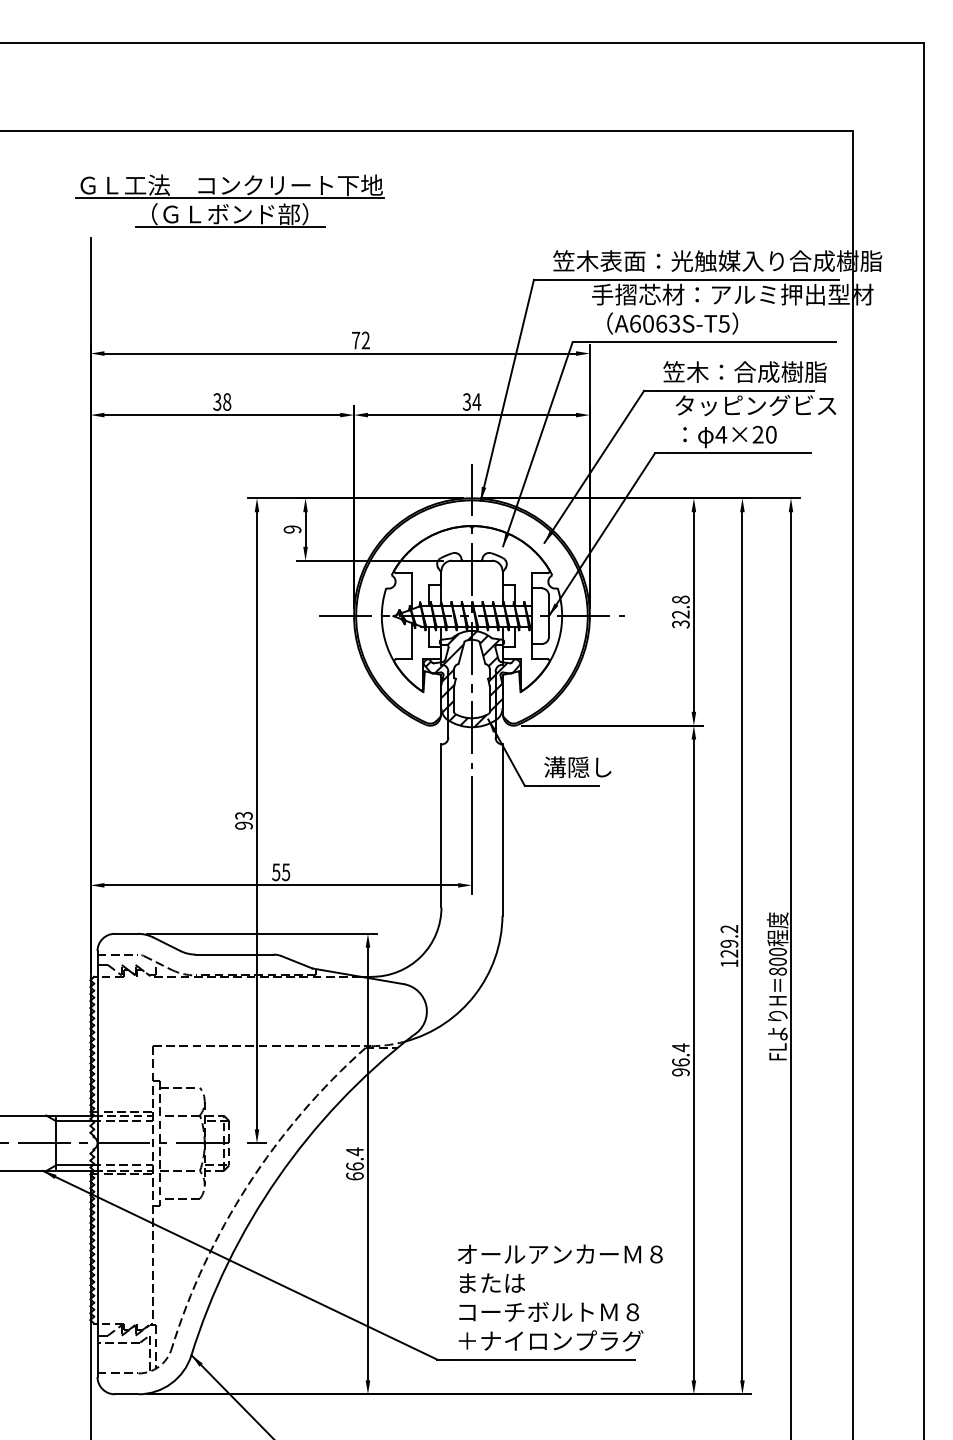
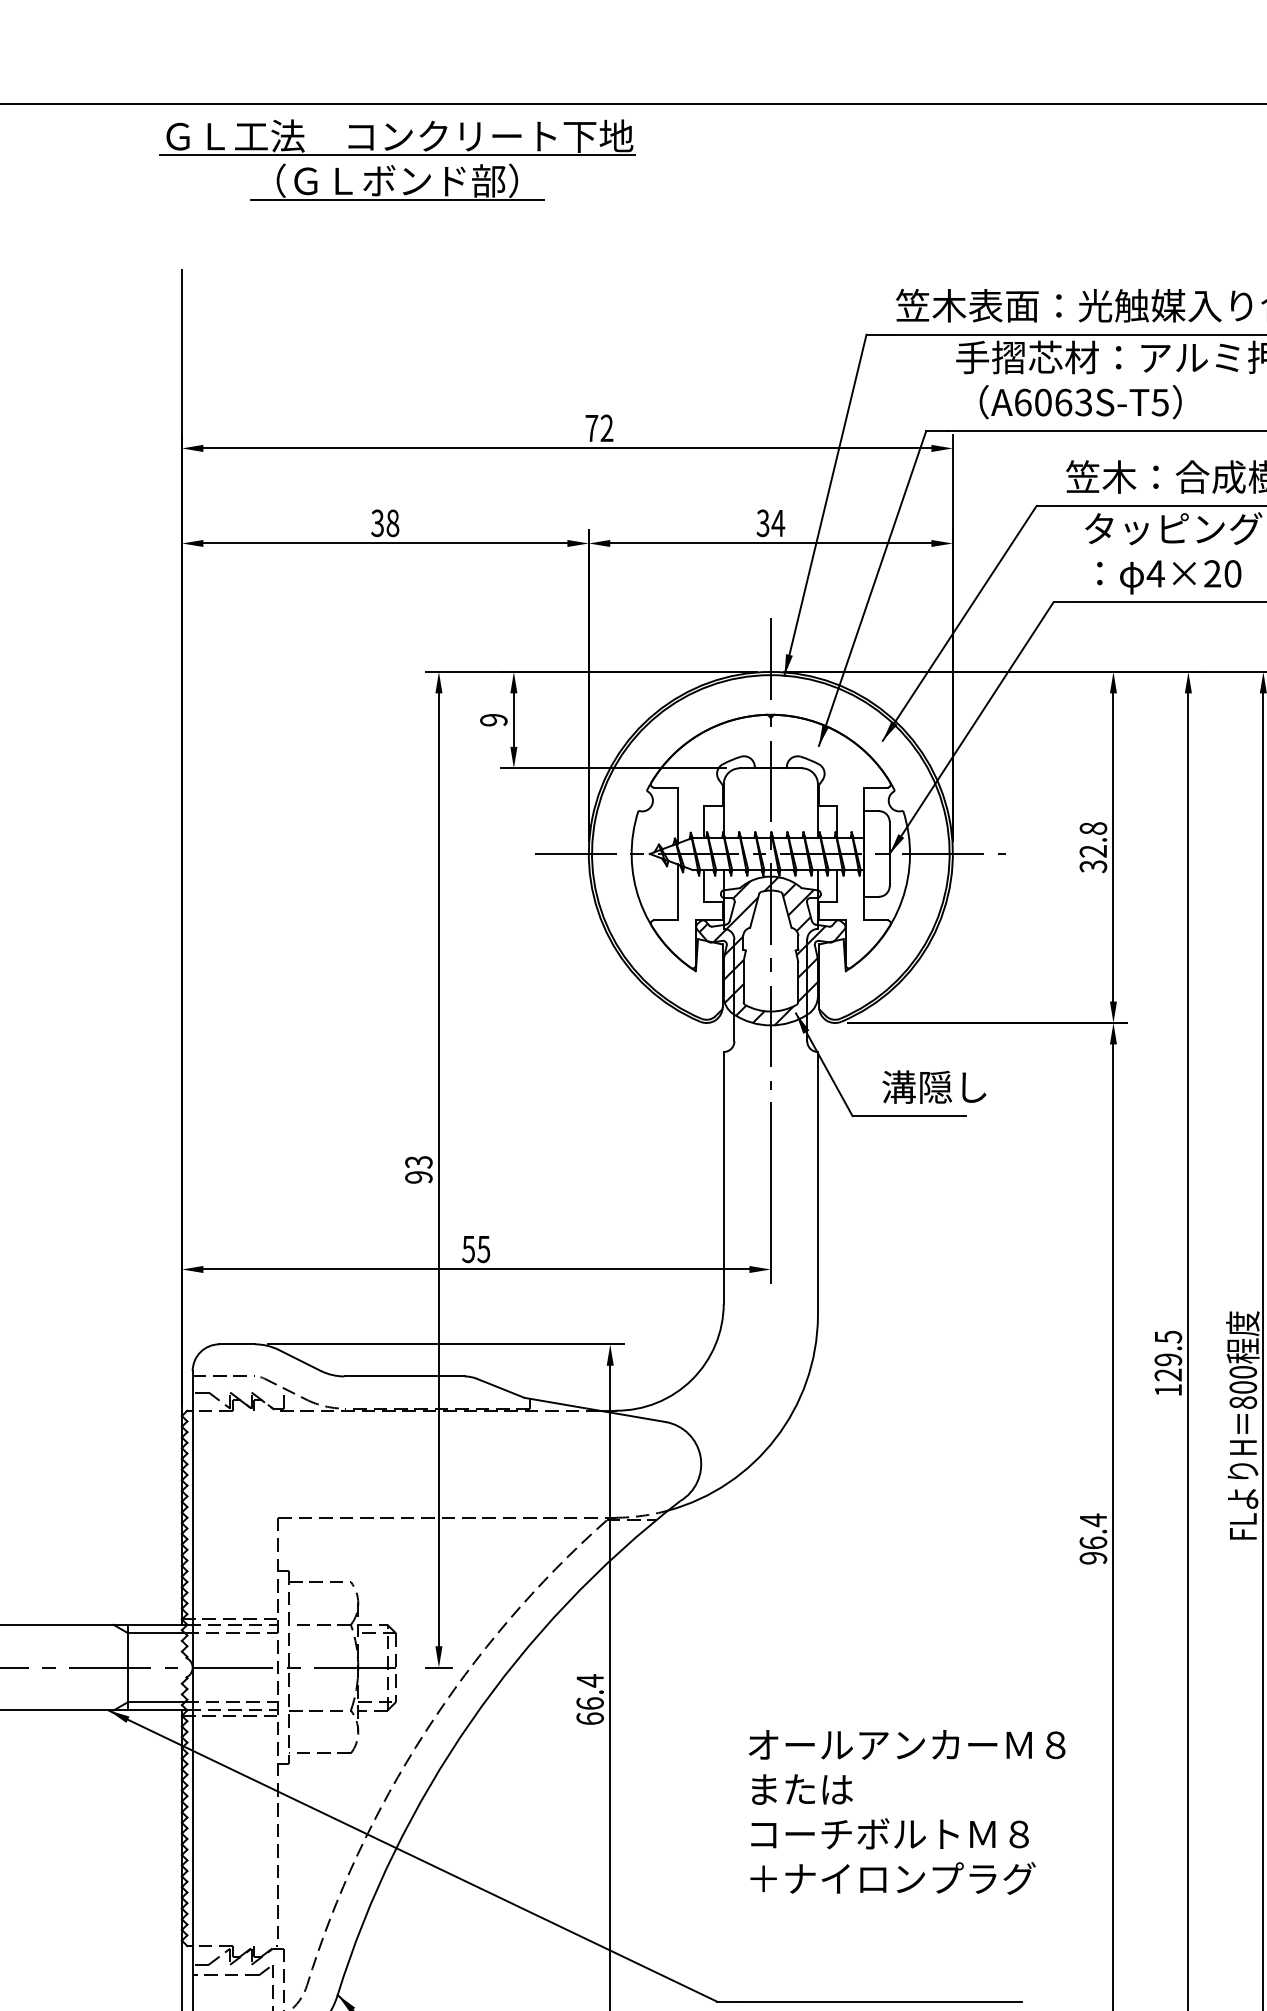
part: (229, 200) -> (396, 159), moved
text: (729, 929) -> (1168, 1337), 129.2 -> 129.5
text: (560, 1297) -> (907, 1811), moved

